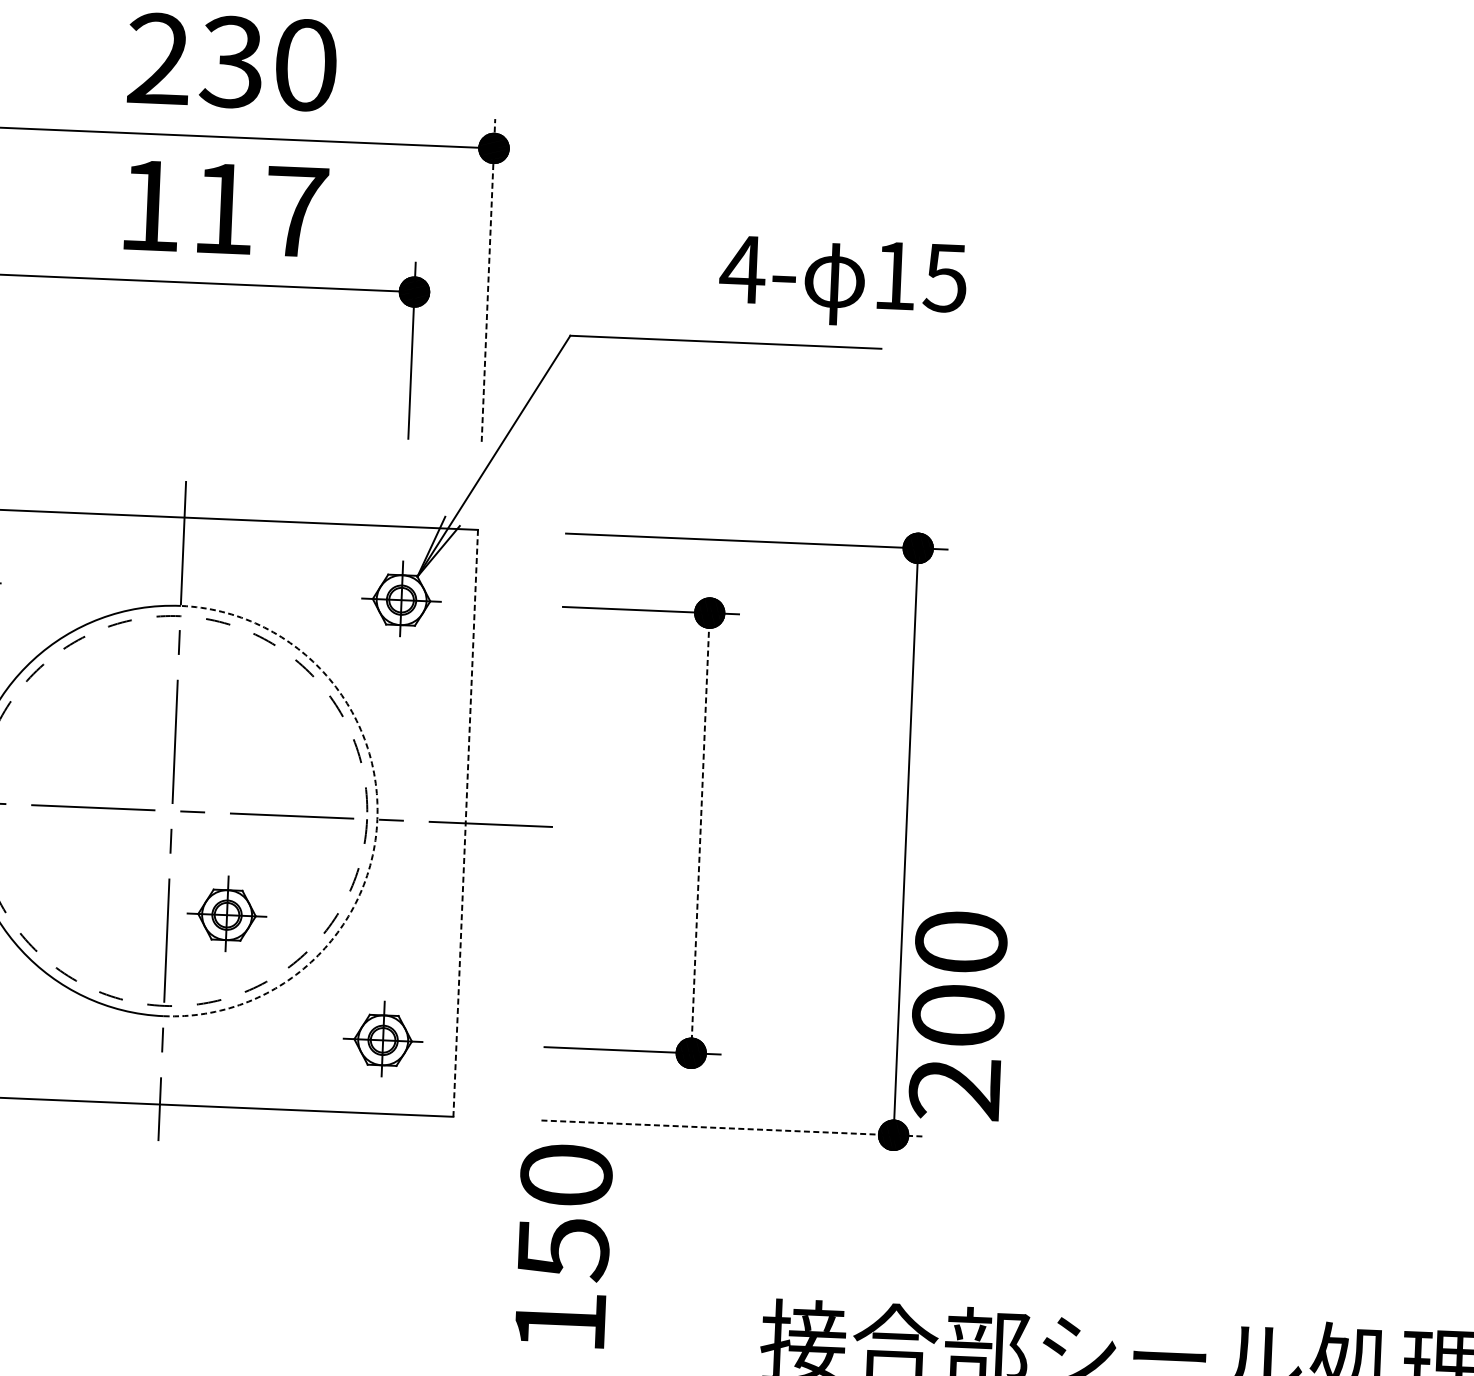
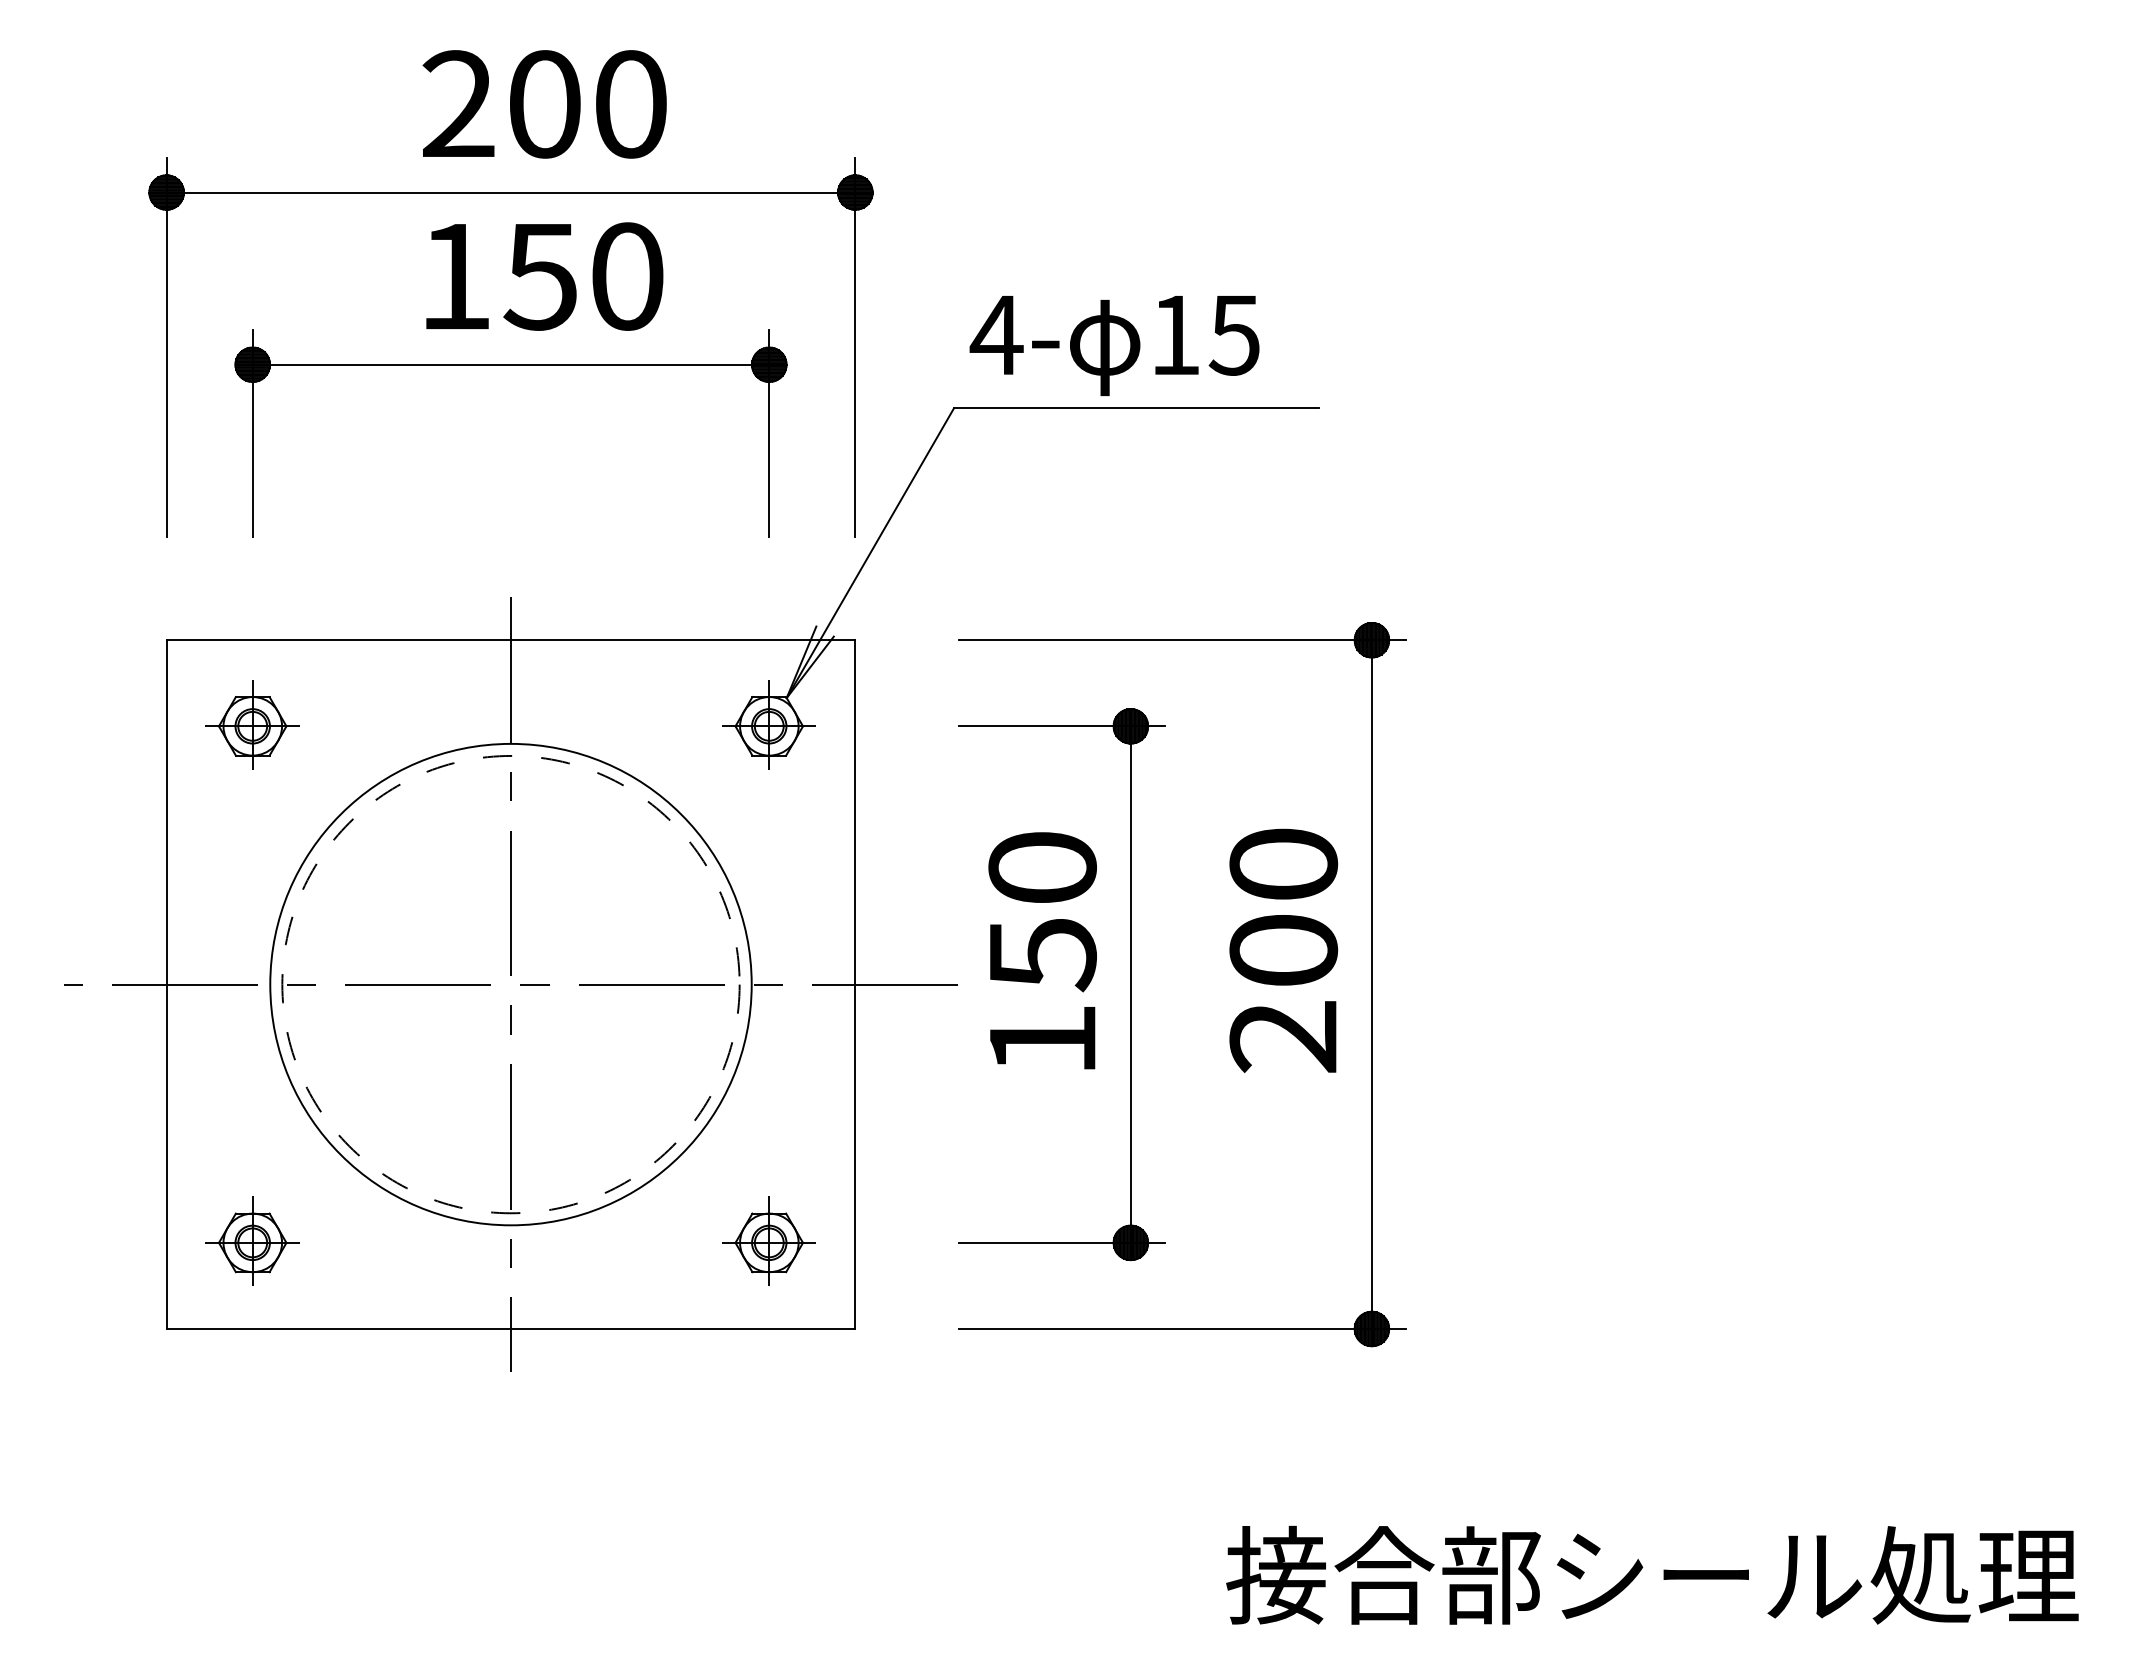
text: (231, 62) -> (543, 104), 230 -> 200
text: (259, 210) -> (583, 276), 117 -> 150
line: (488, 280) -> (855, 347), dashed -> solid
text: (842, 282) -> (1114, 345), moved
arc: (377, 819) -> (751, 984), dashed -> solid
line: (465, 824) -> (855, 985), dashed -> solid
line: (700, 833) -> (1130, 985), dashed -> solid
part: (226, 913) -> (579, 1101), removed
text: (958, 1015) -> (1283, 950), moved
line: (732, 1128) -> (1182, 1328), dashed -> solid
text: (563, 1245) -> (1042, 950), moved

